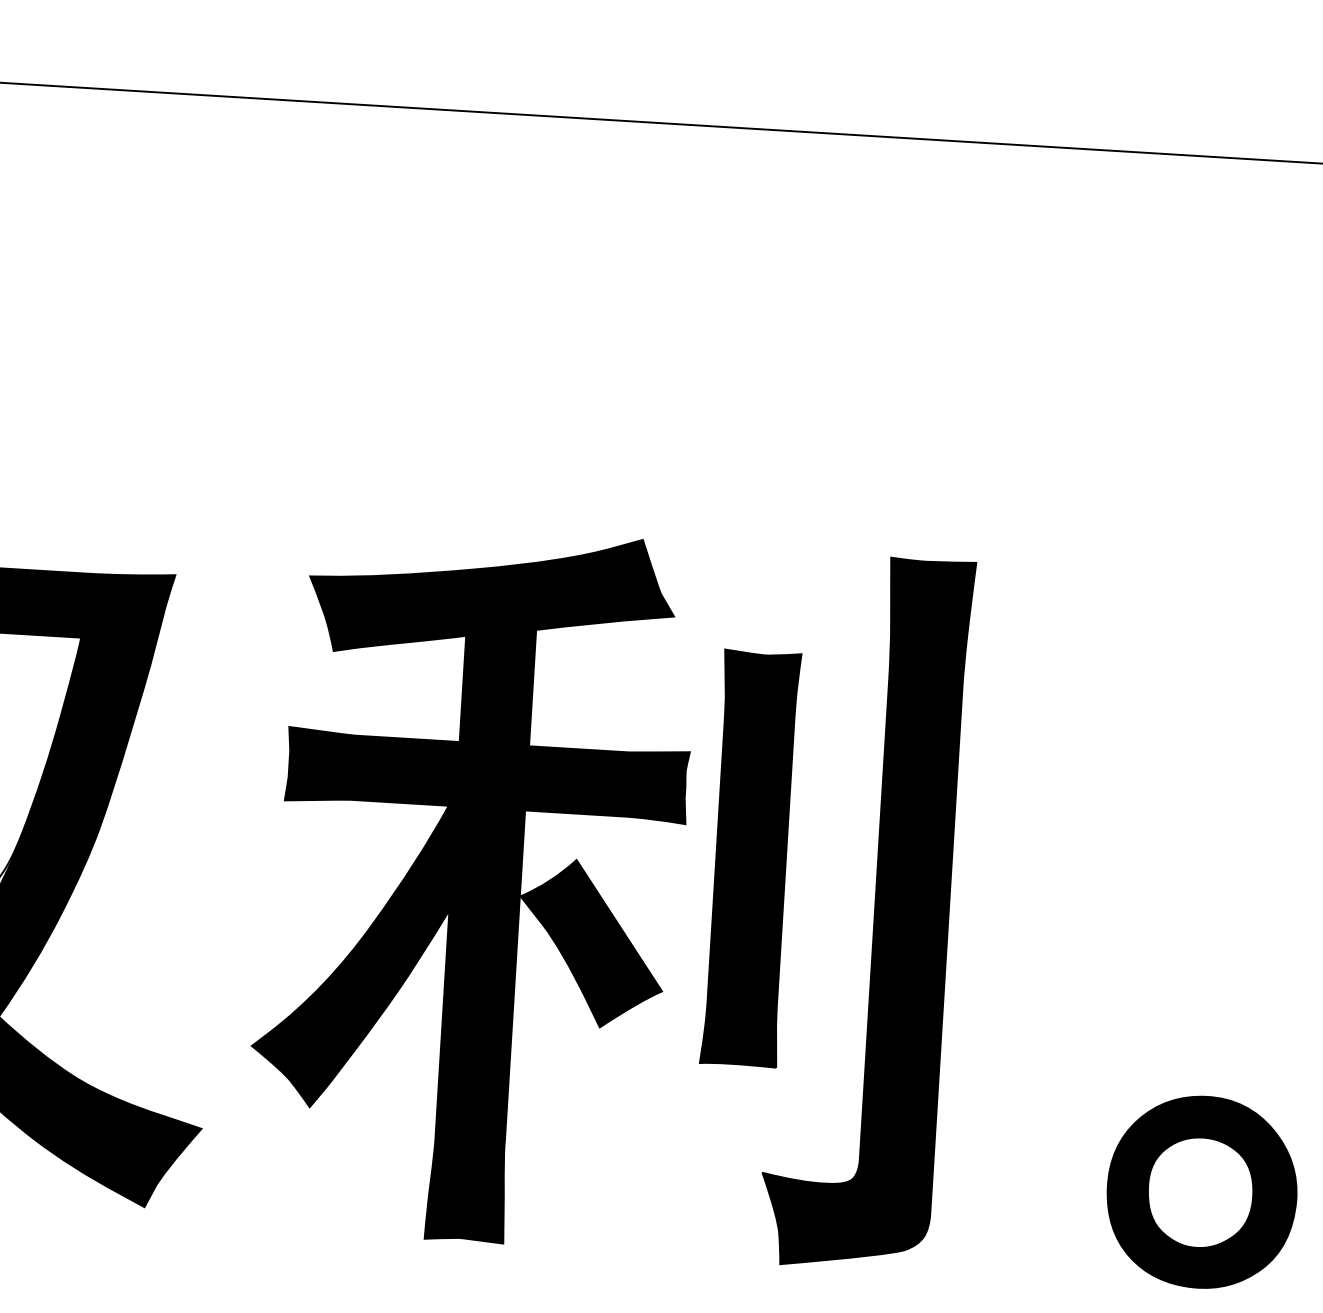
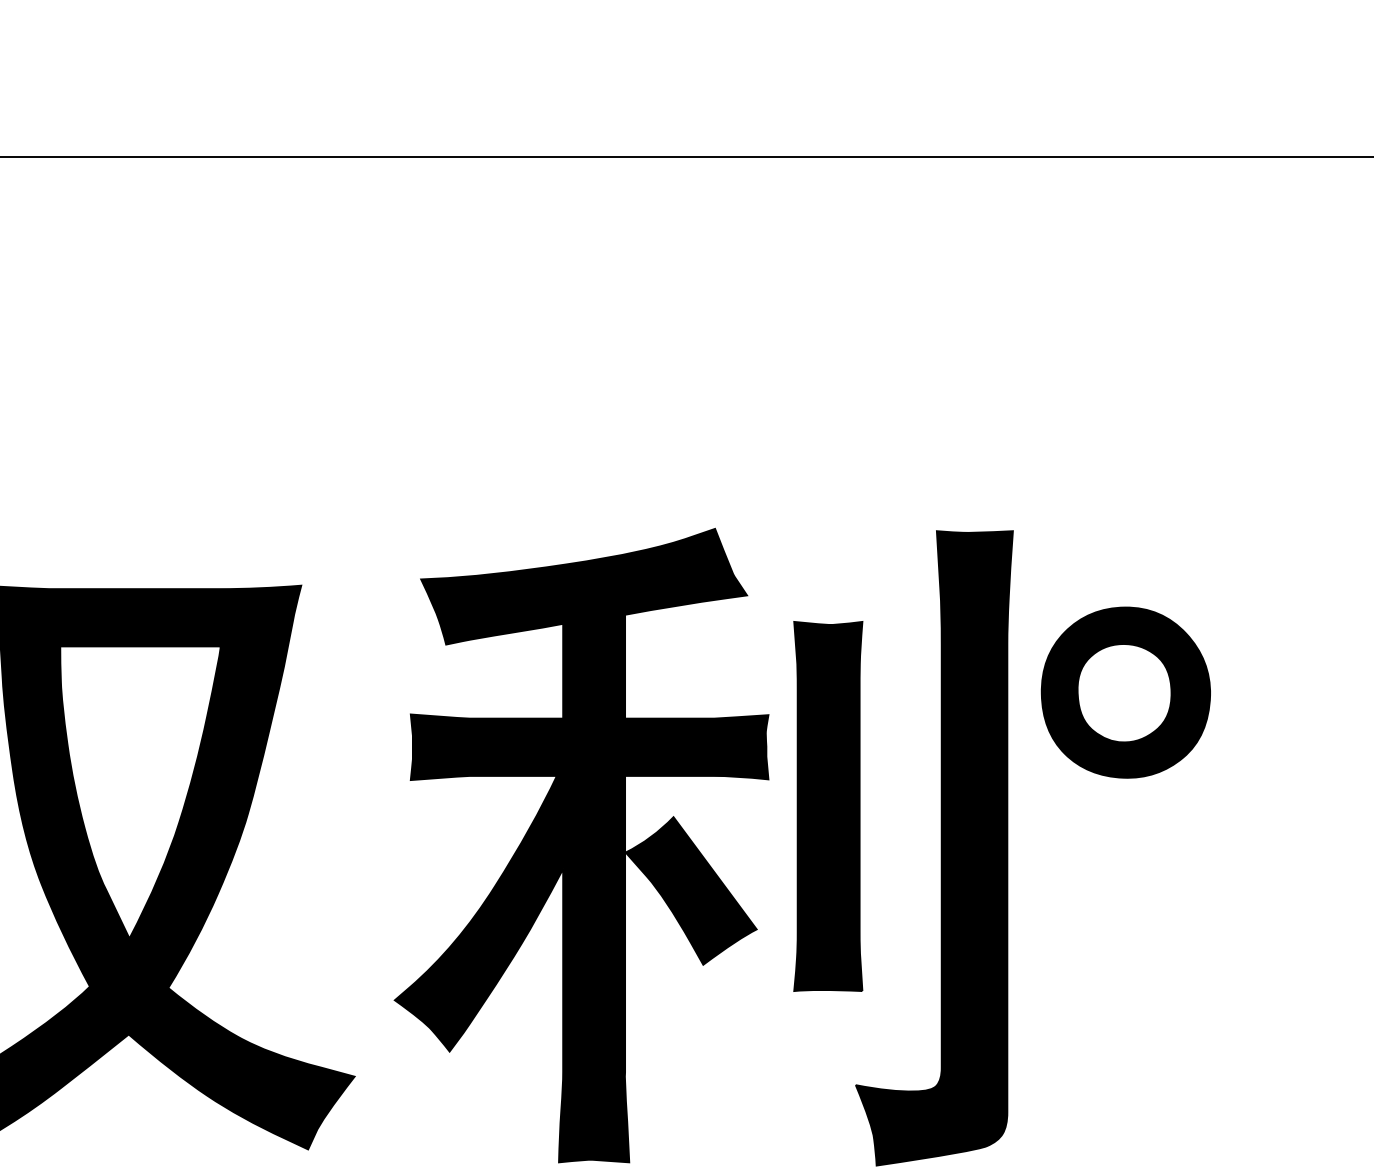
part: (1201, 1192) -> (1125, 692), moved

